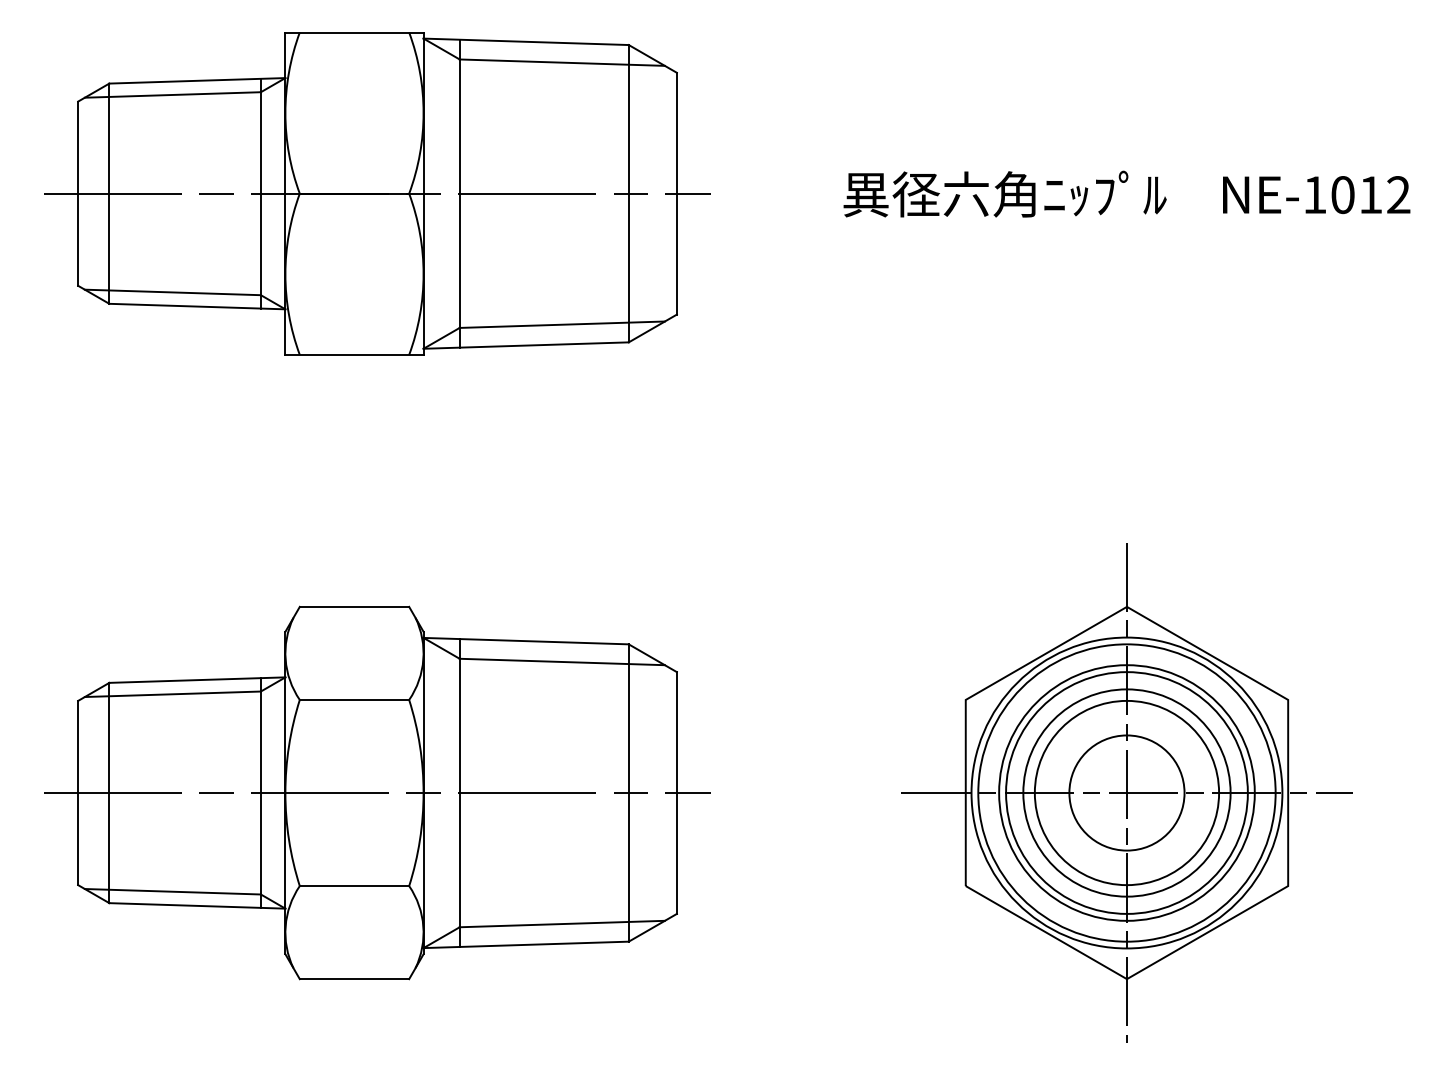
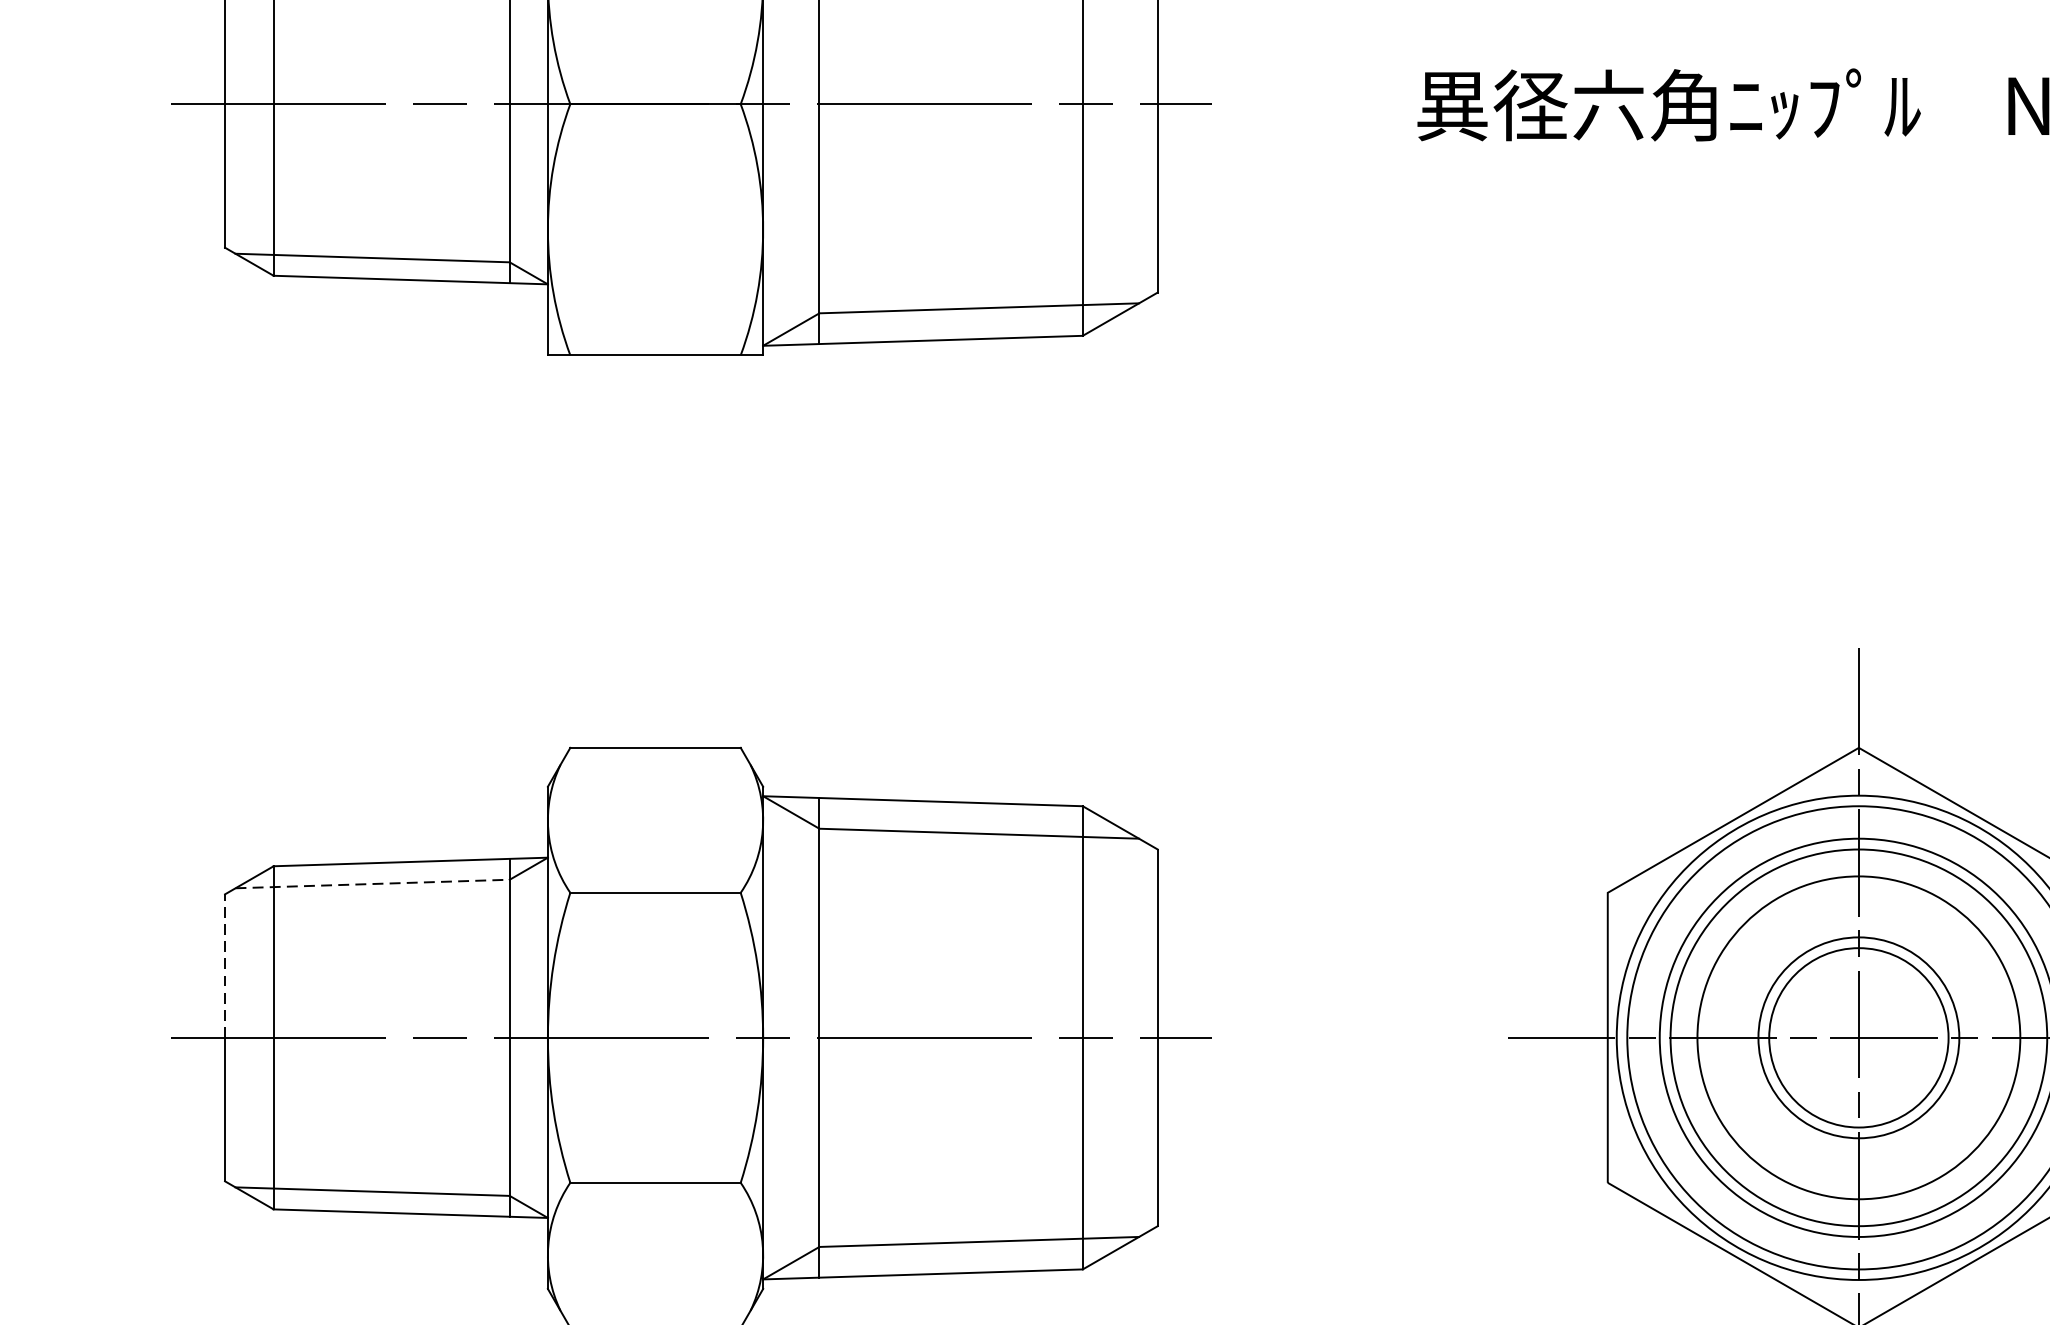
line: (173, 694) -> (373, 884), solid -> dashed
line: (78, 746) -> (225, 965), solid -> dashed
circle: (1126, 792) -> (1858, 1037), size x0.7

